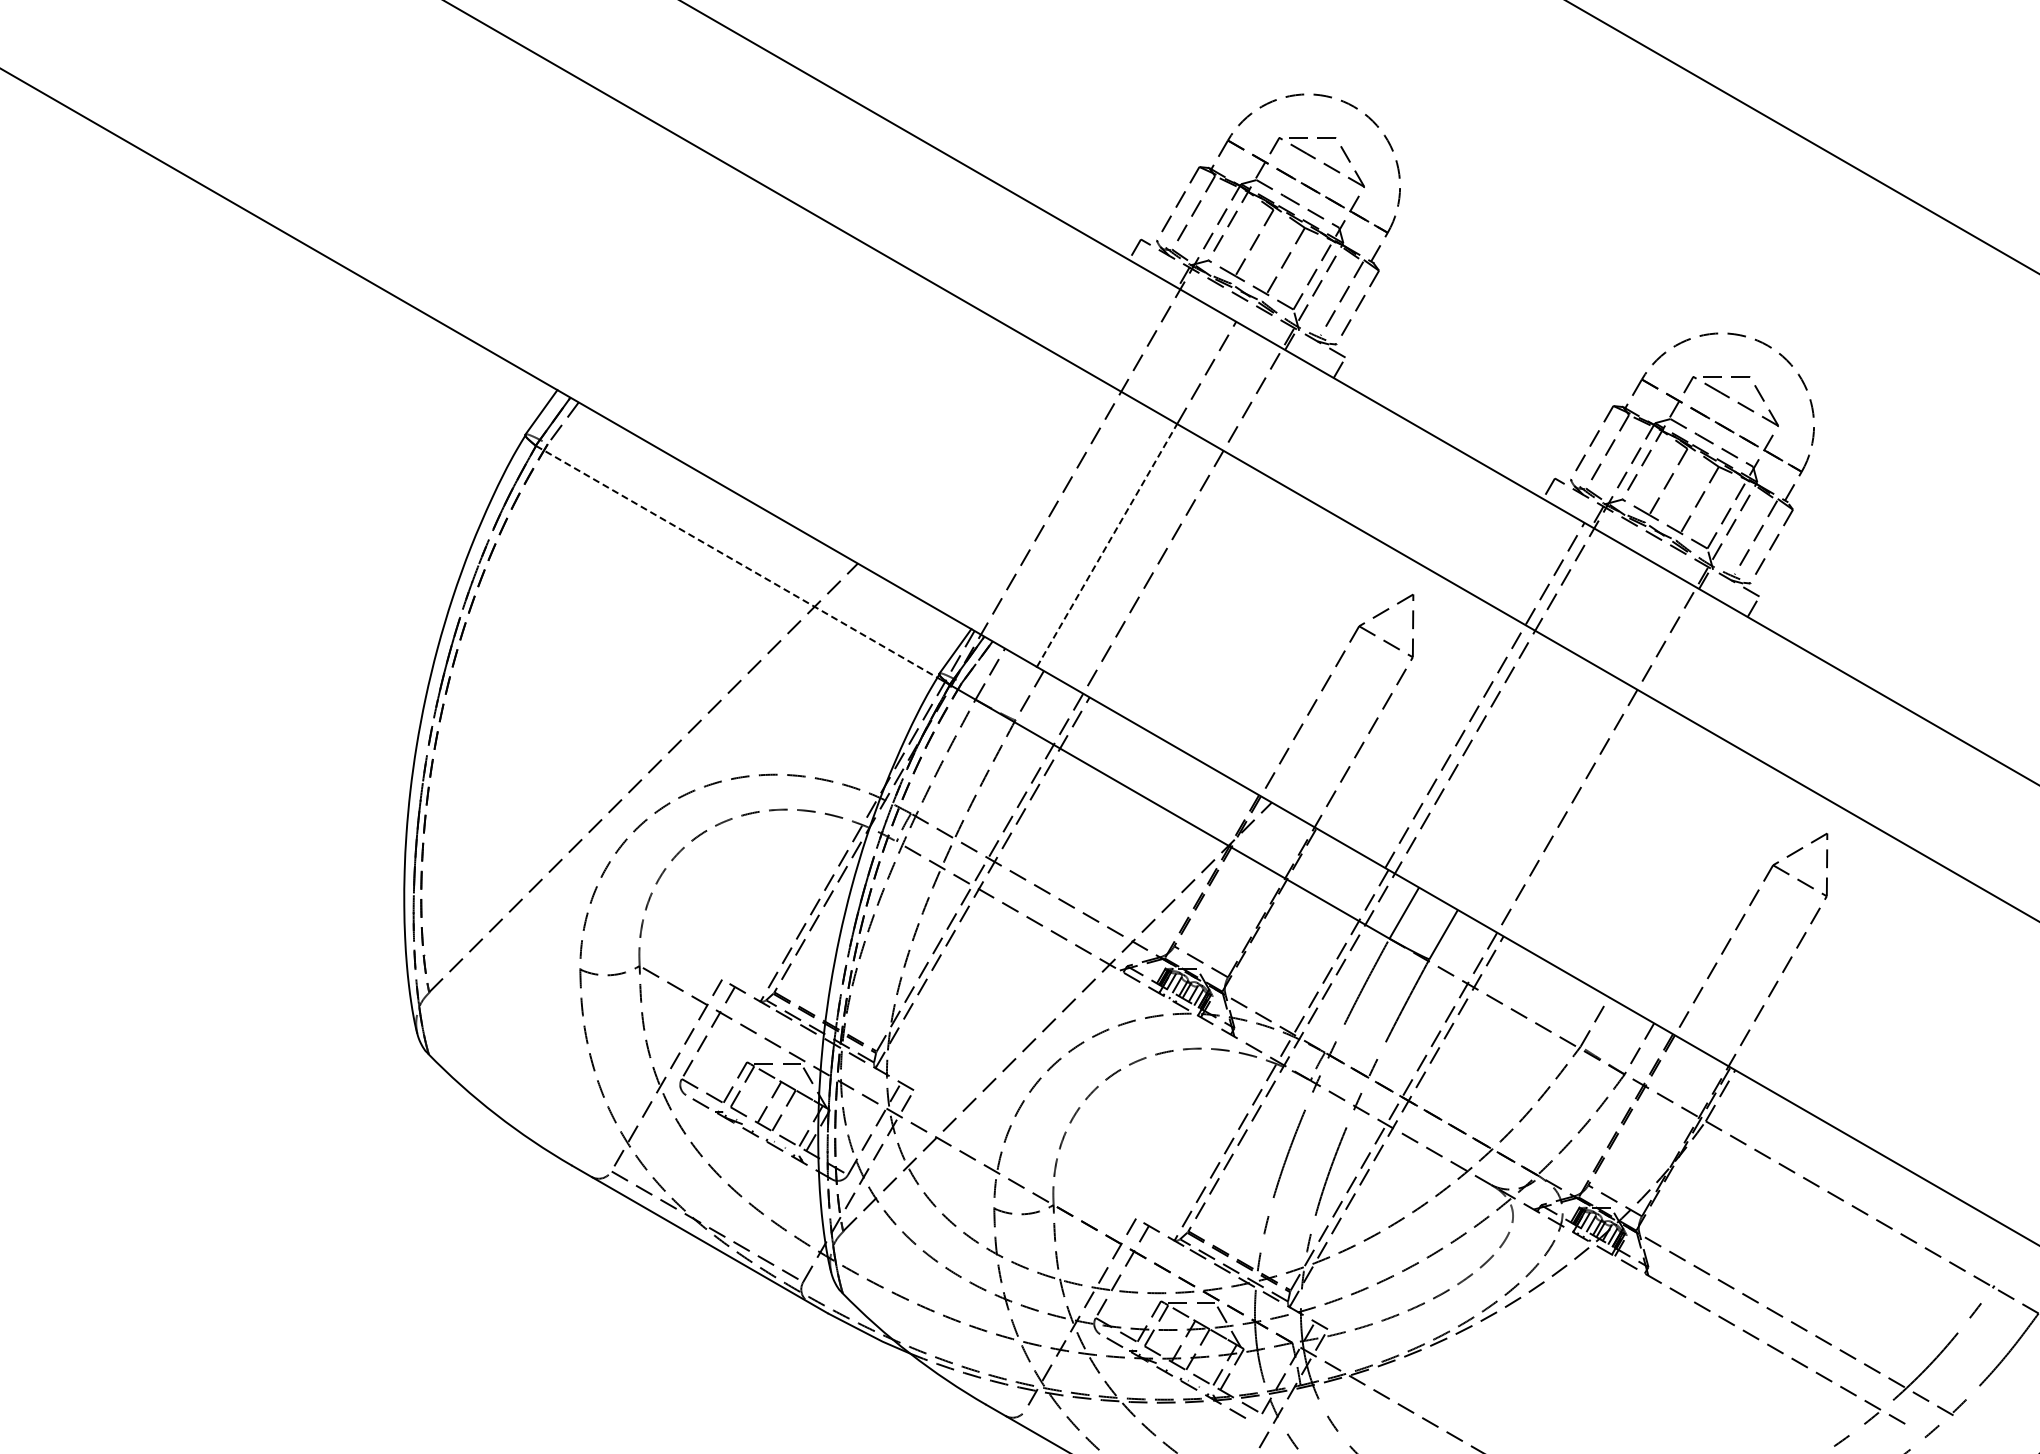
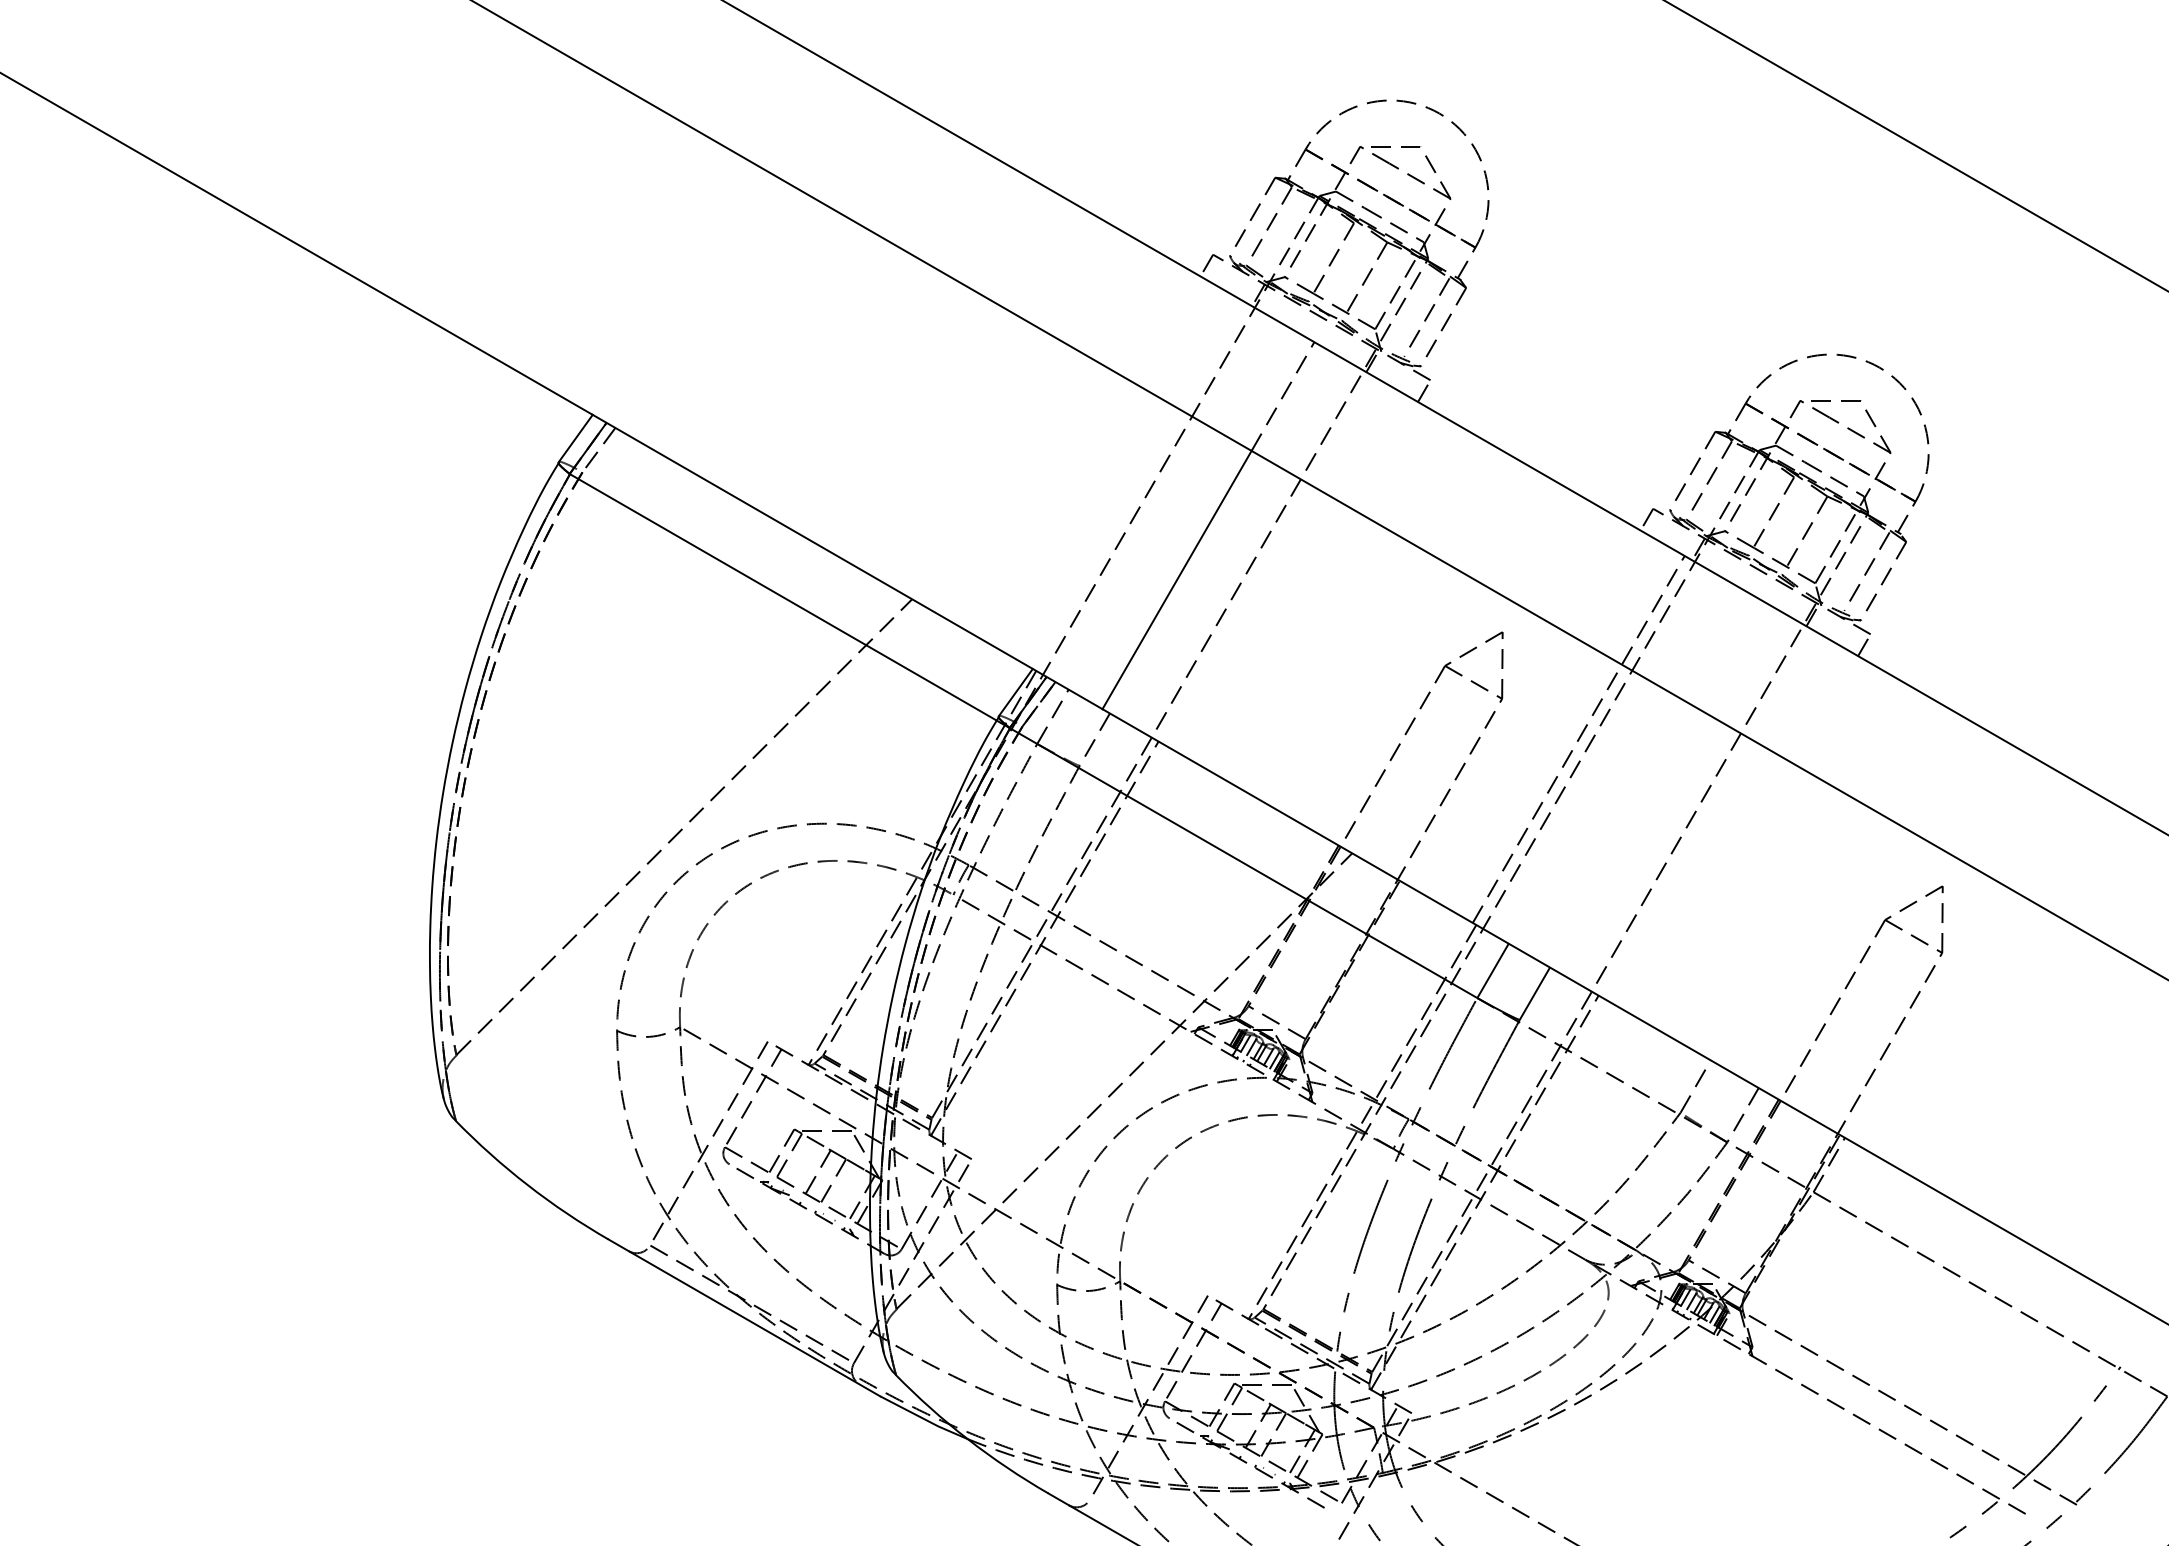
line: (1107, 545) -> (1177, 580), dashed -> solid
line: (738, 562) -> (785, 598), dashed -> solid

